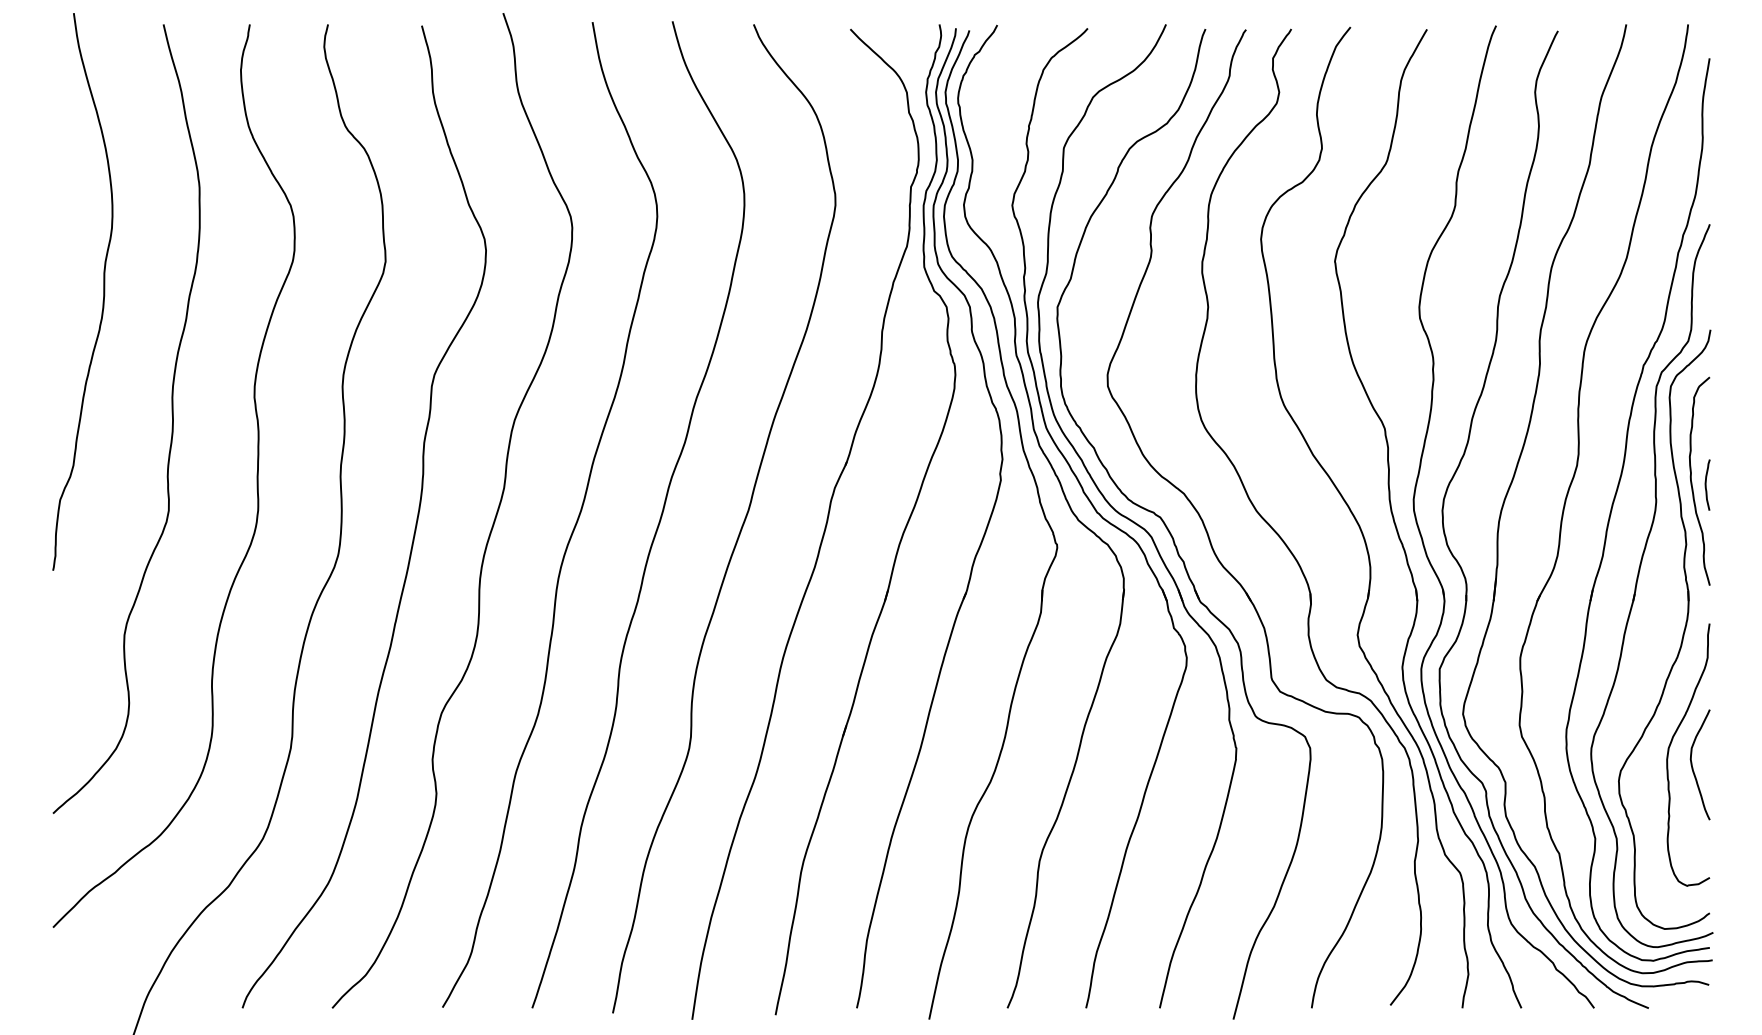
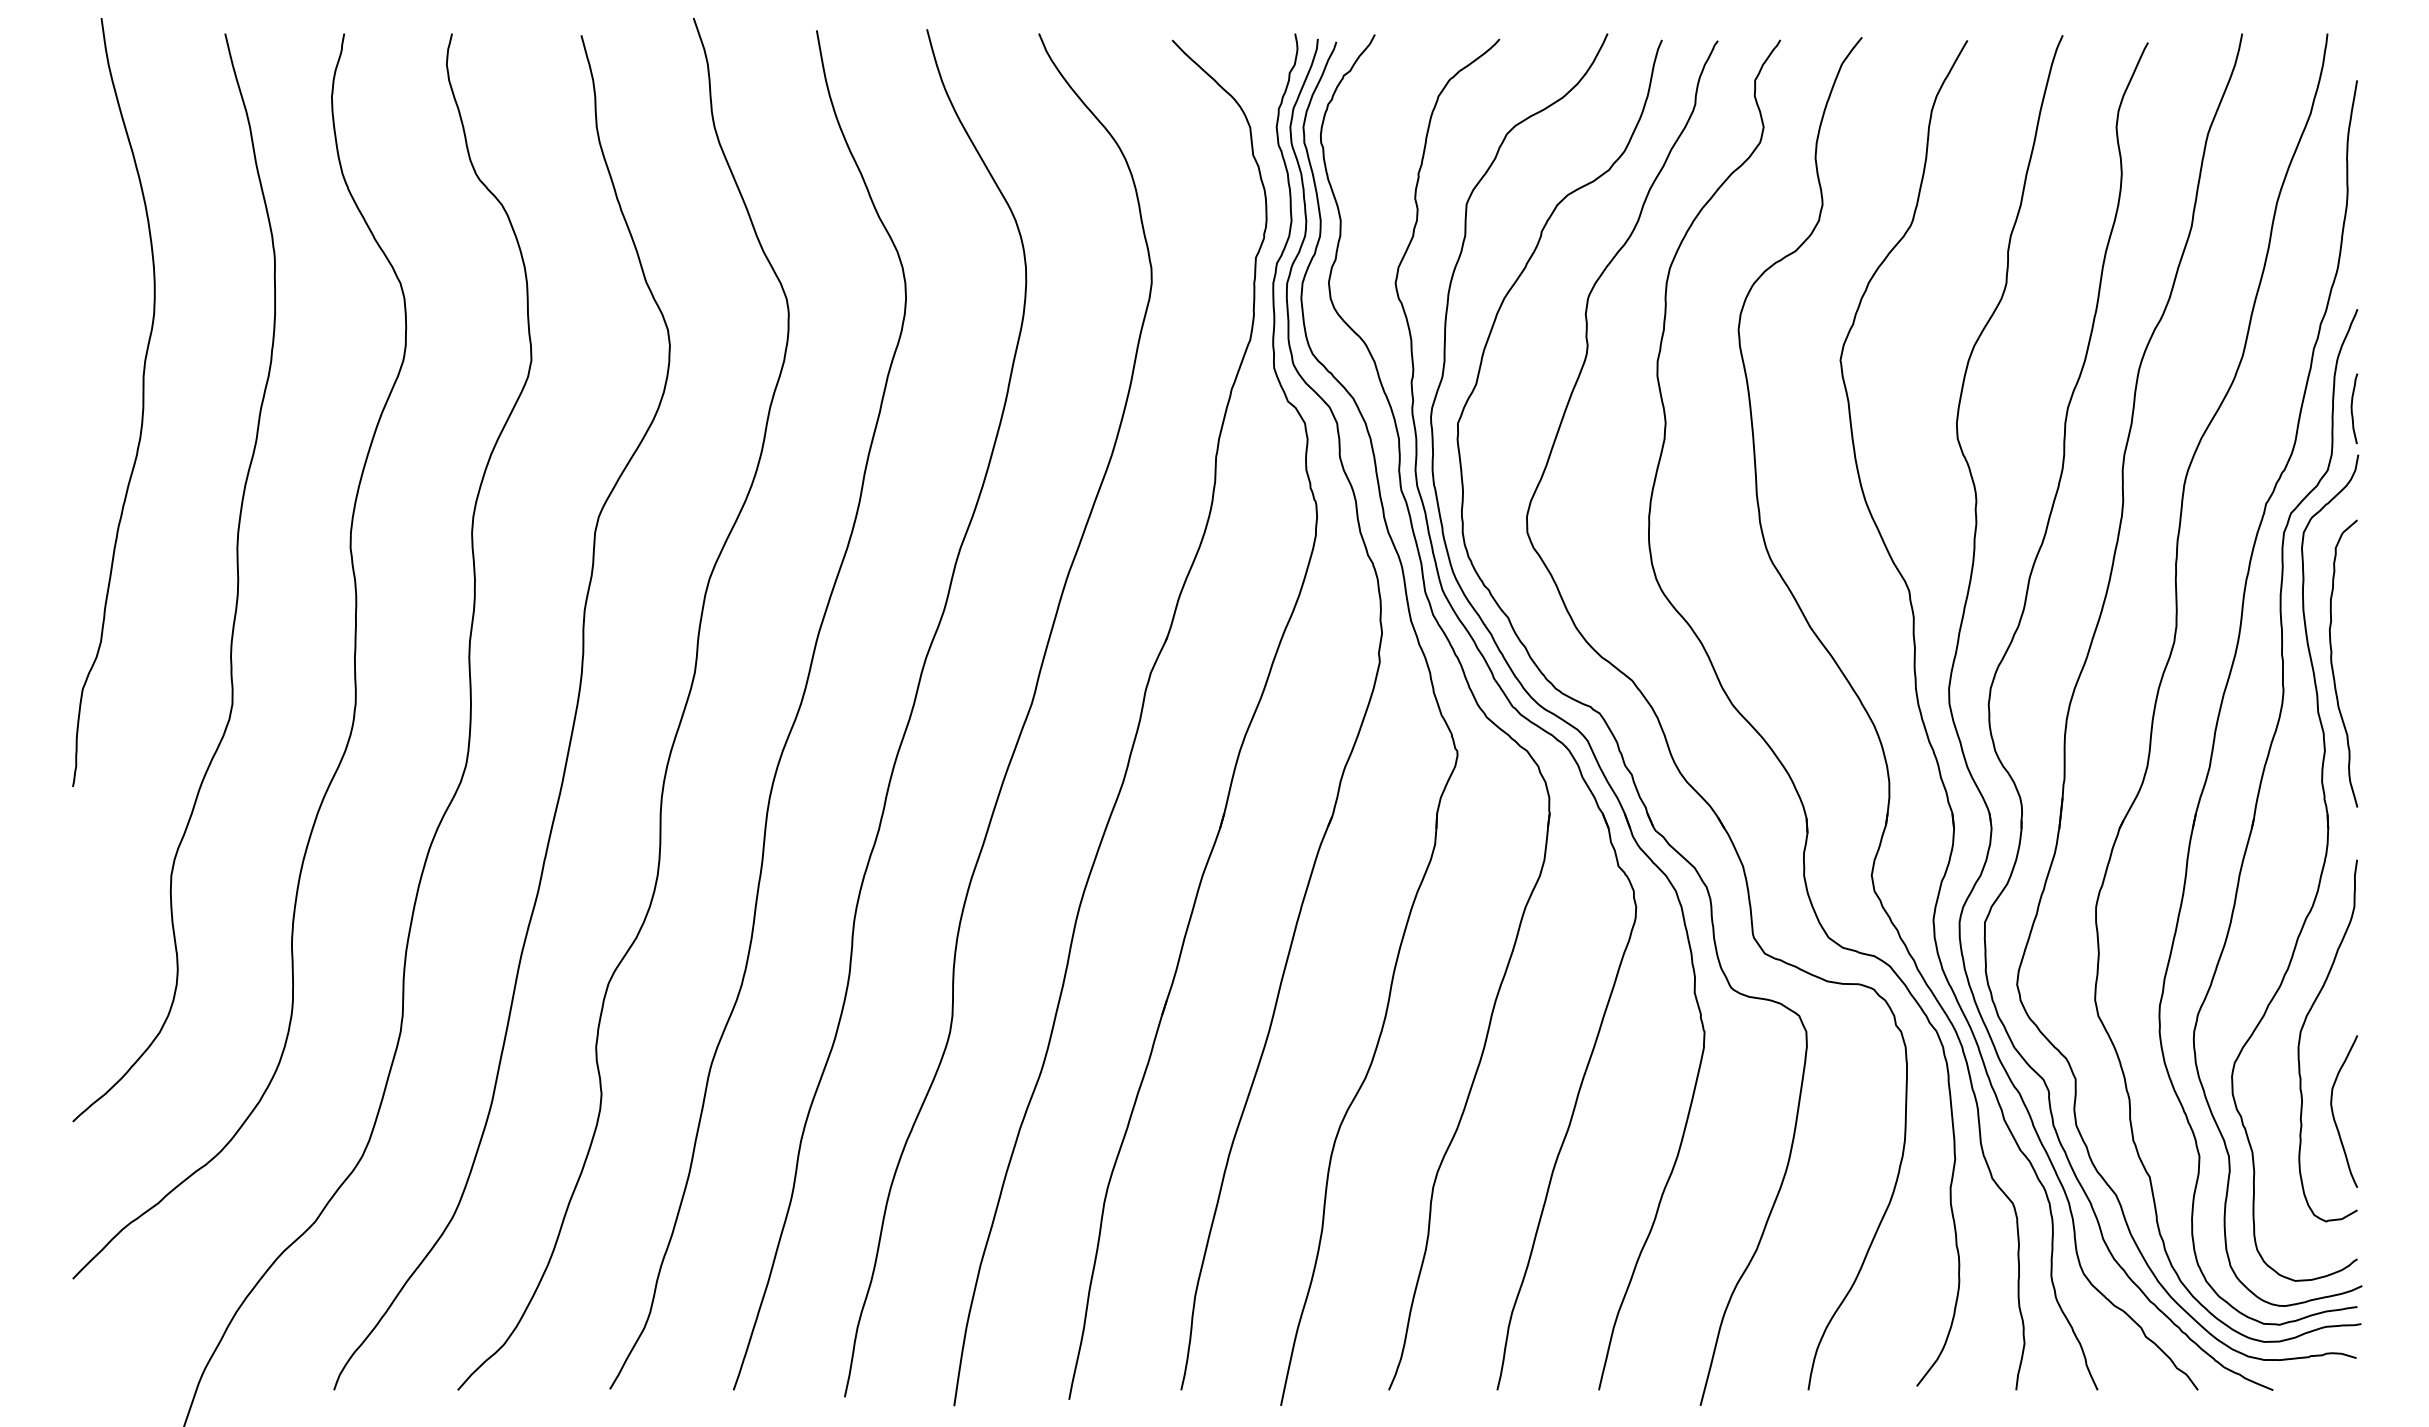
curve: (1706, 484) -> (2352, 408), moved
curve: (1693, 767) -> (2334, 1115), moved

